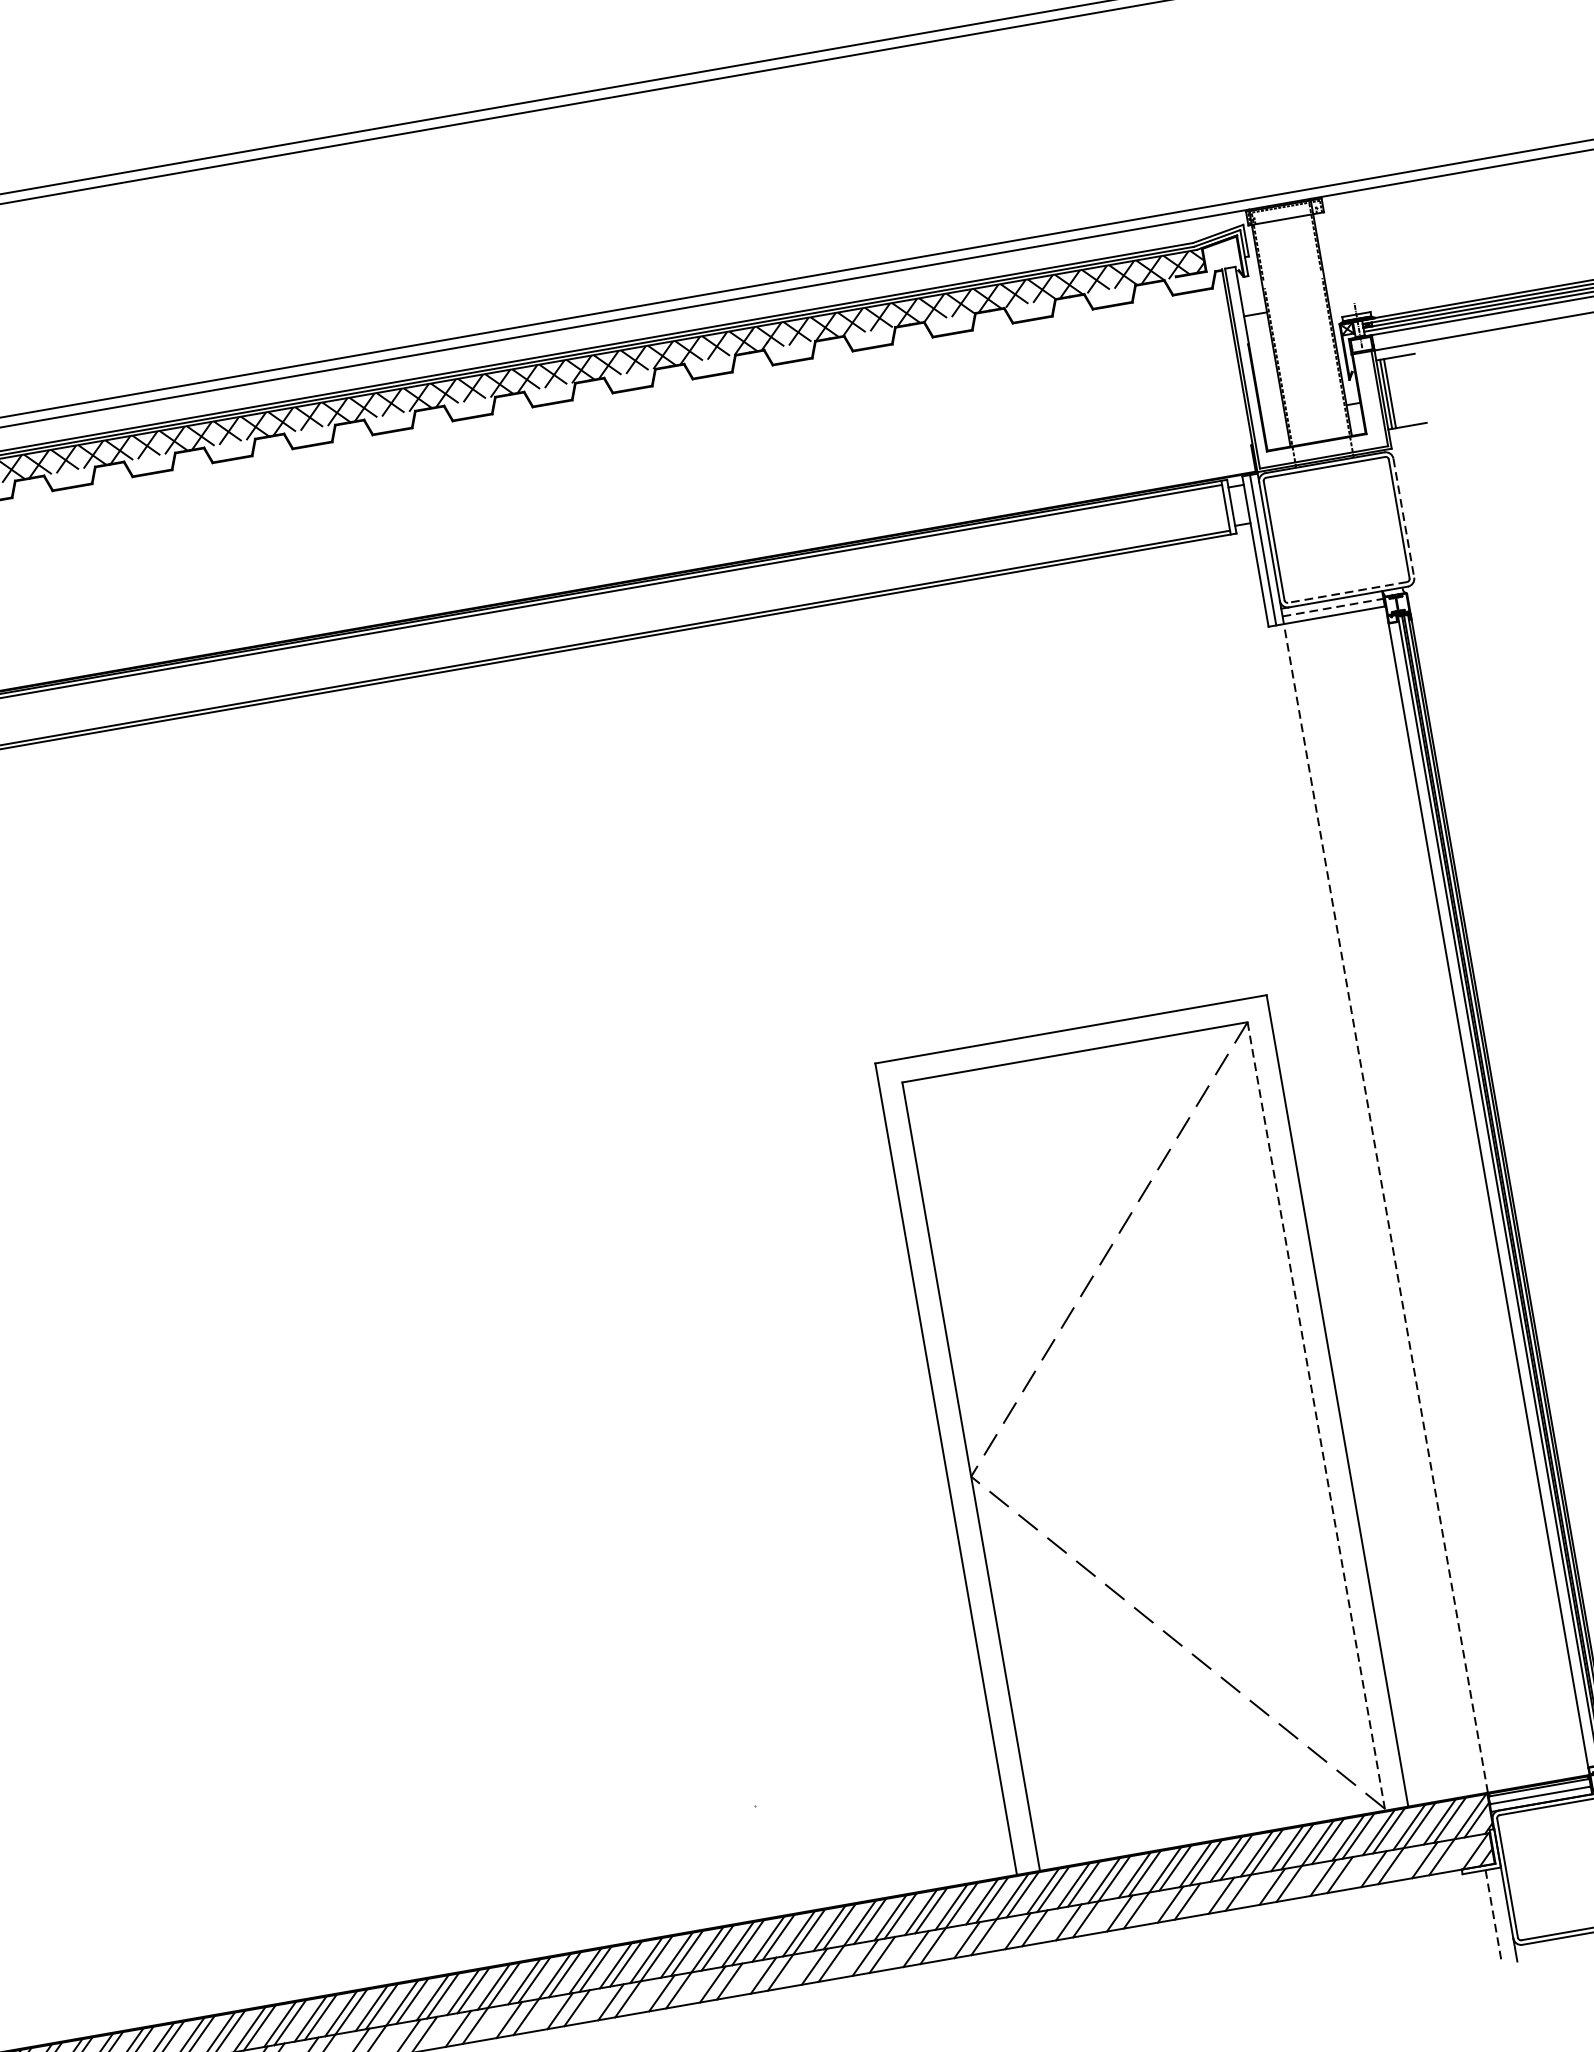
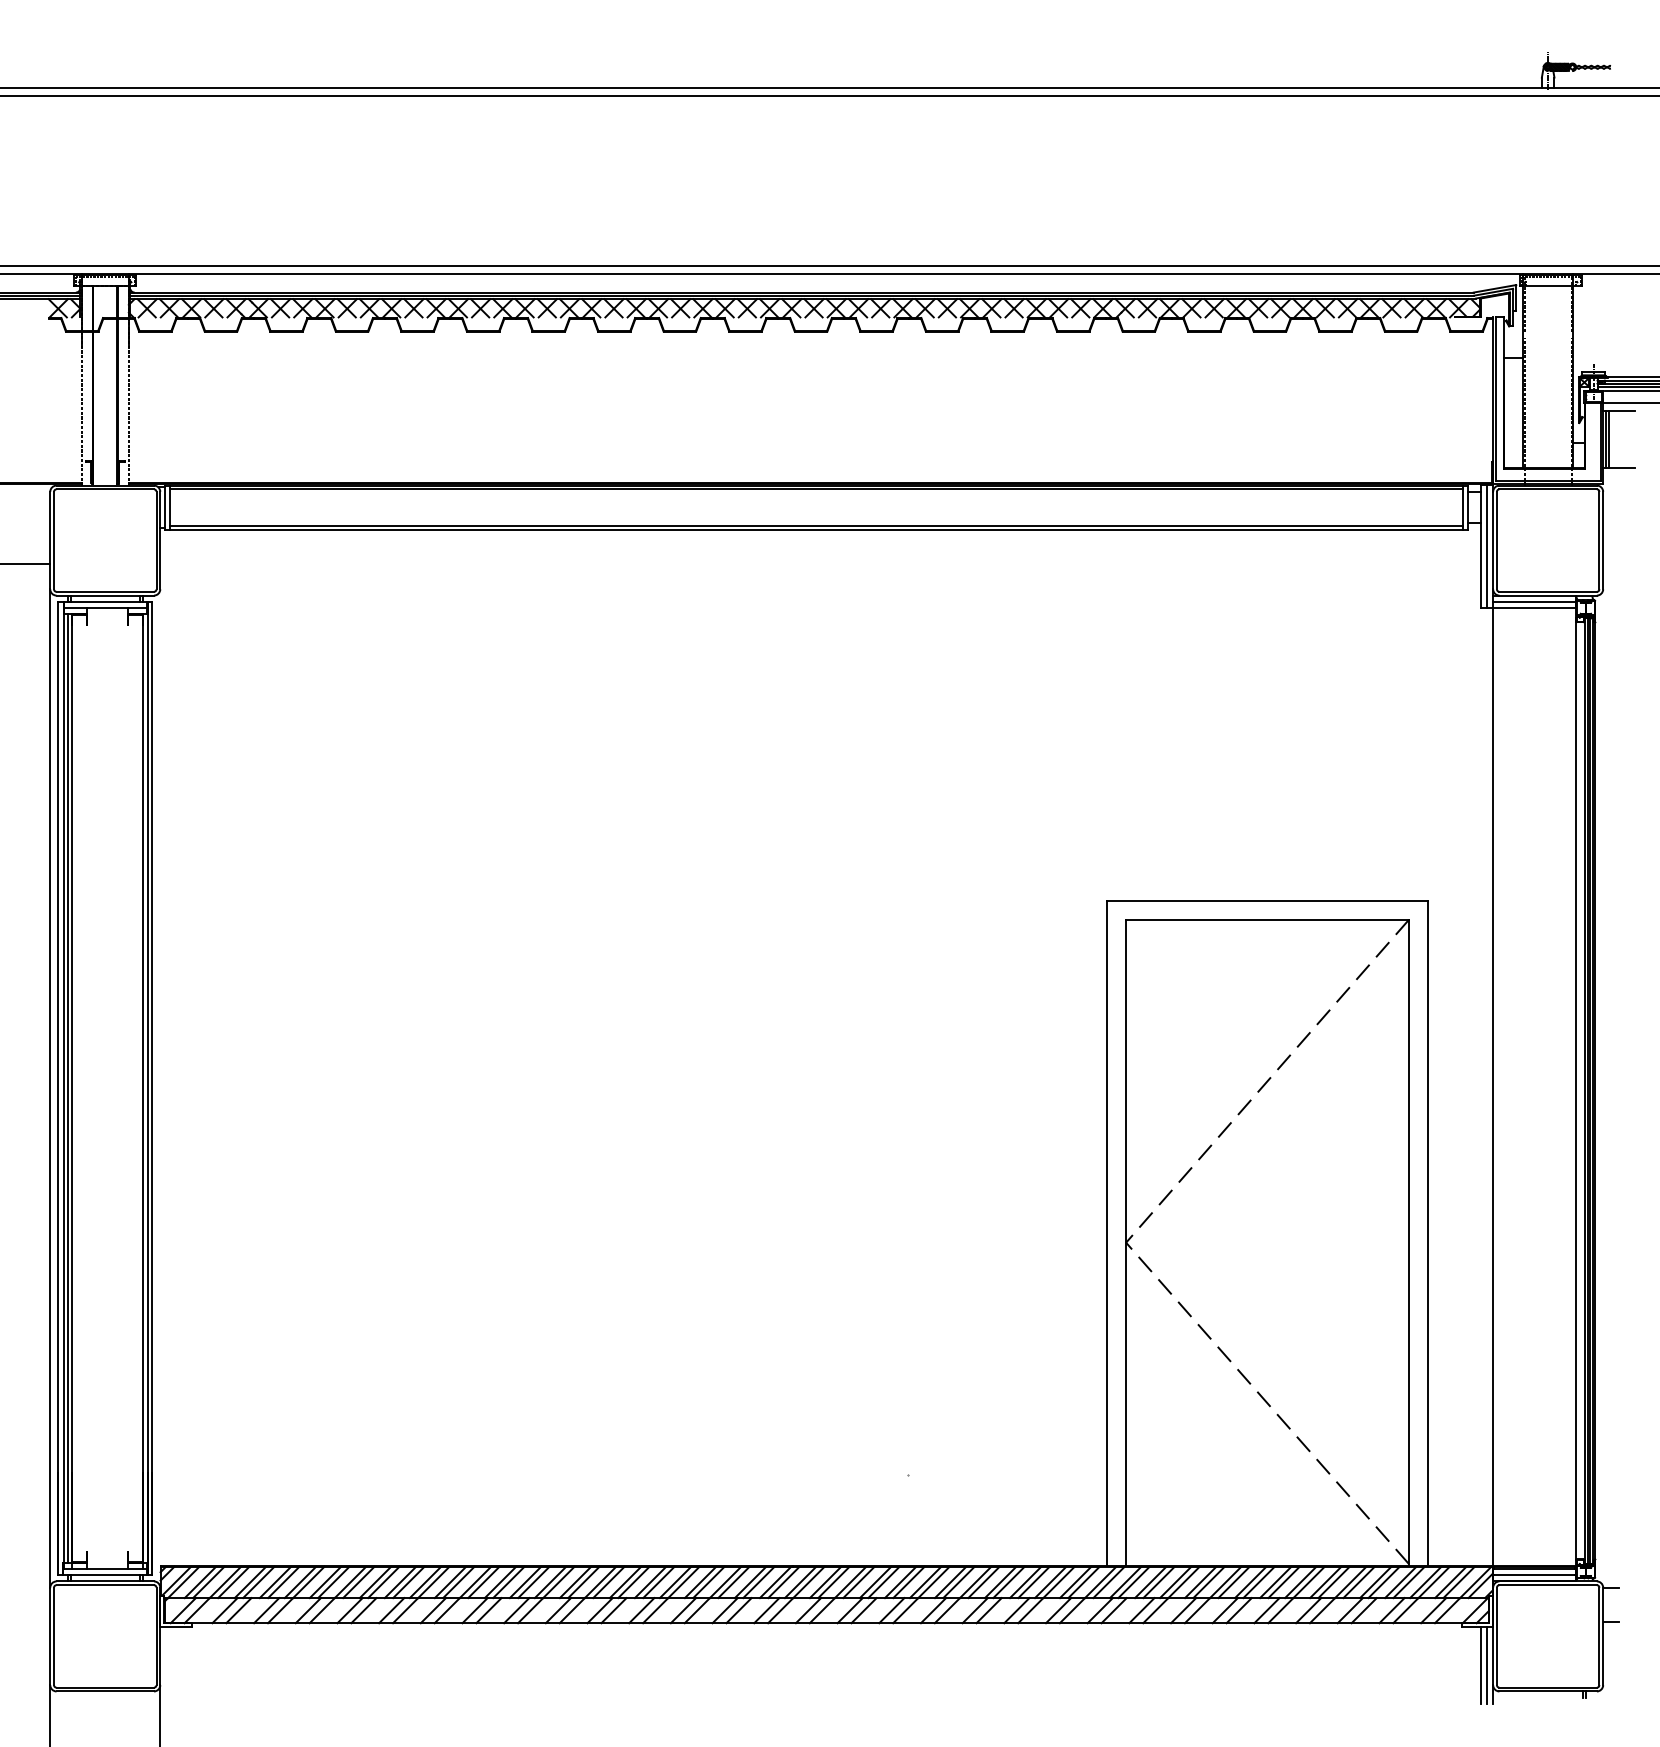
line: (1404, 518) -> (1603, 540), dashed -> solid
line: (1347, 591) -> (1548, 591), dashed -> solid
line: (1332, 607) -> (1534, 601), dashed -> solid
line: (1388, 1221) -> (1493, 1097), dashed -> solid
line: (1316, 1416) -> (1409, 1242), dashed -> solid
line: (1501, 1915) -> (1486, 1665), added
line: (1493, 1917) -> (1480, 1665), dashed -> solid

